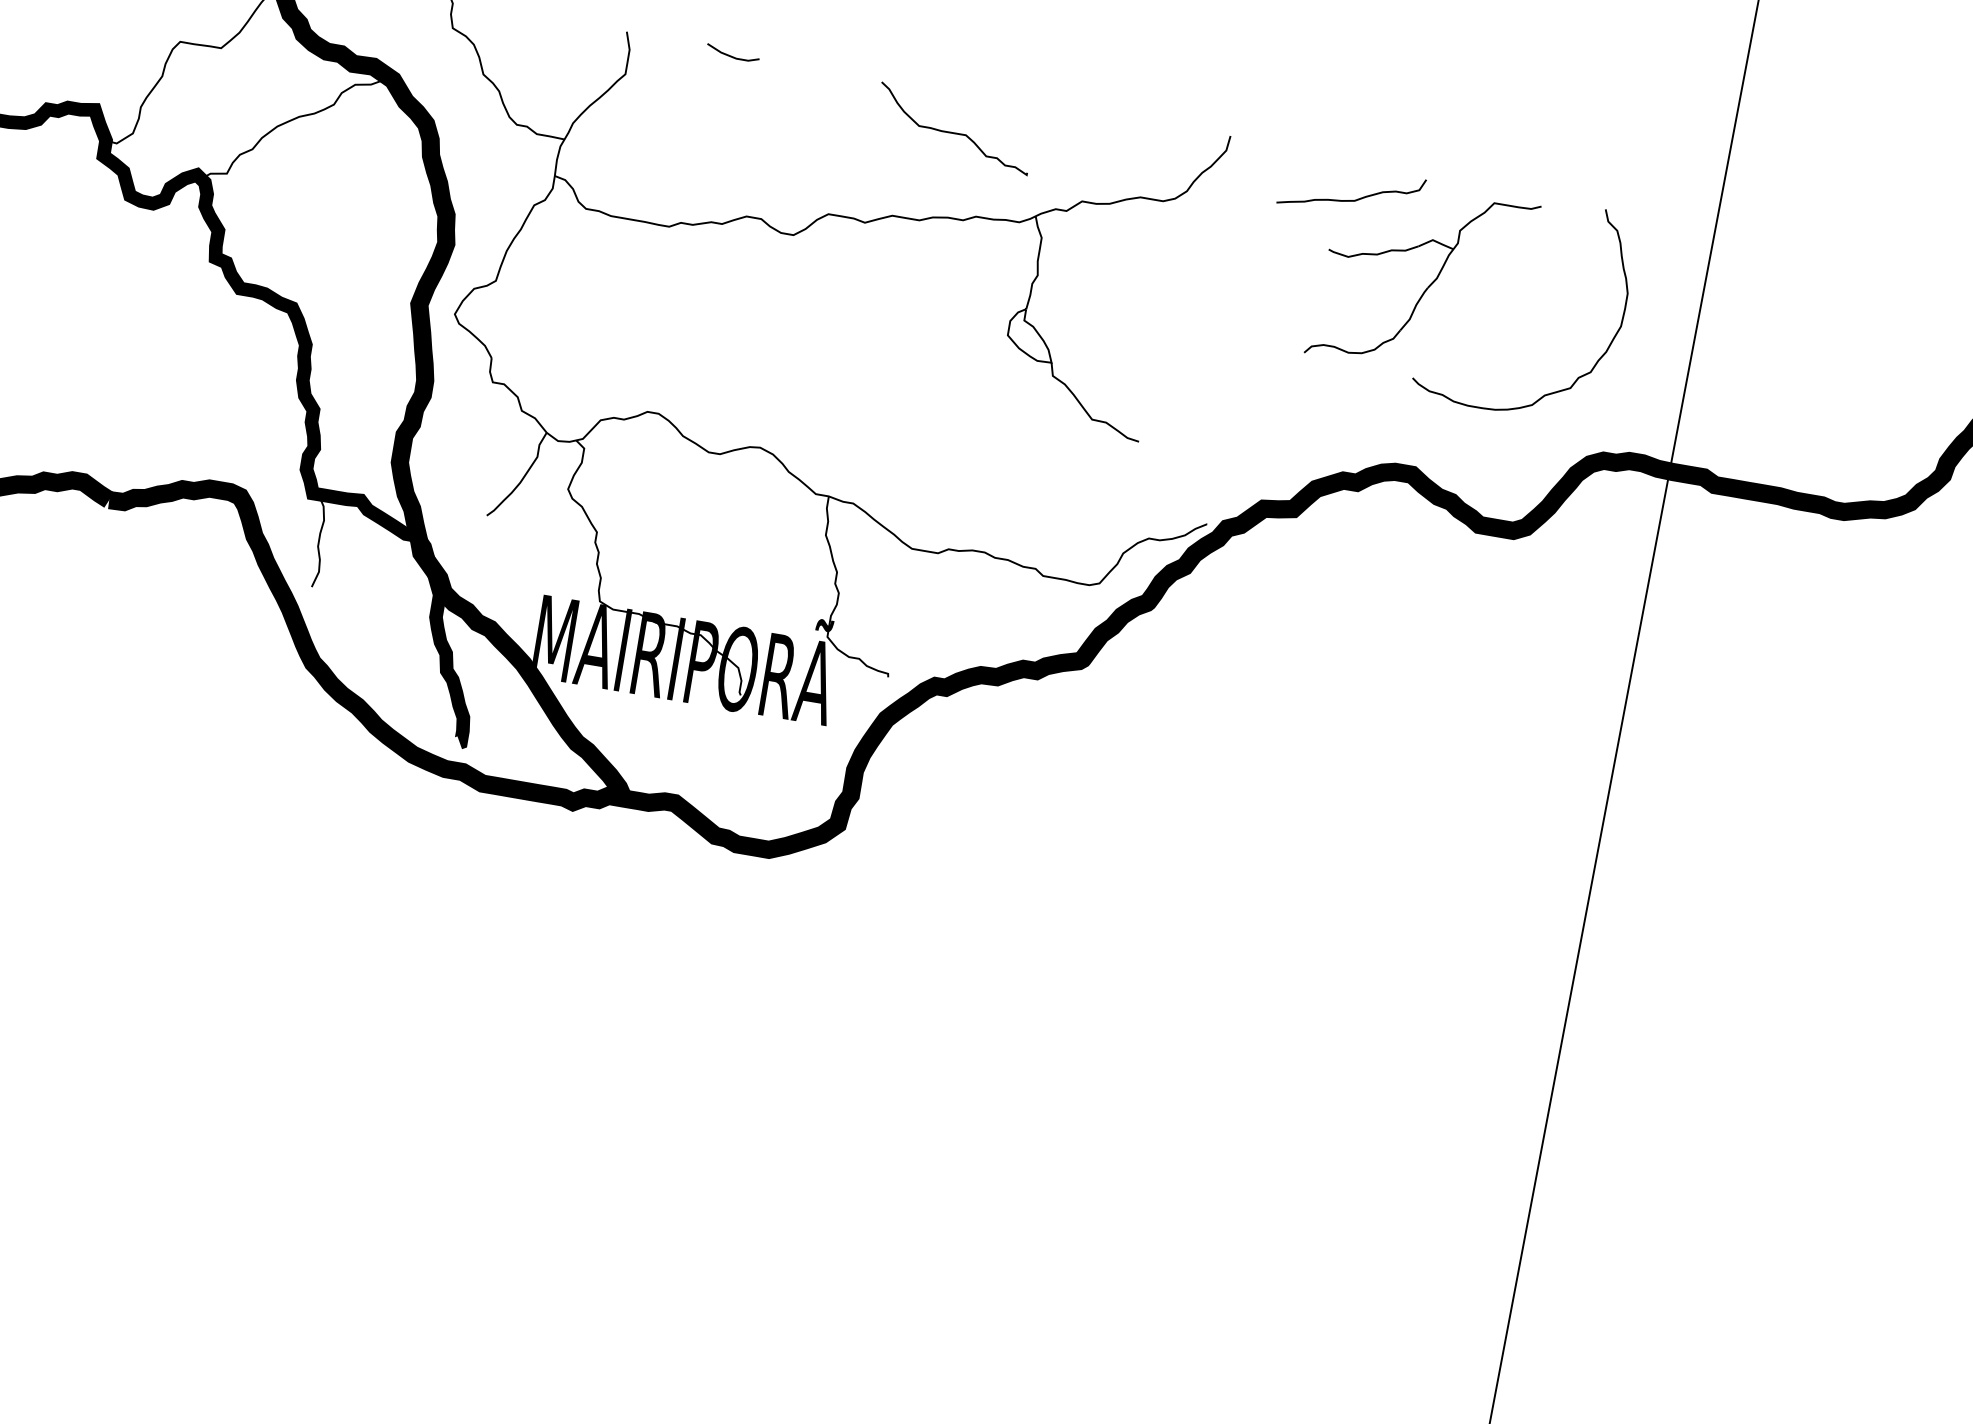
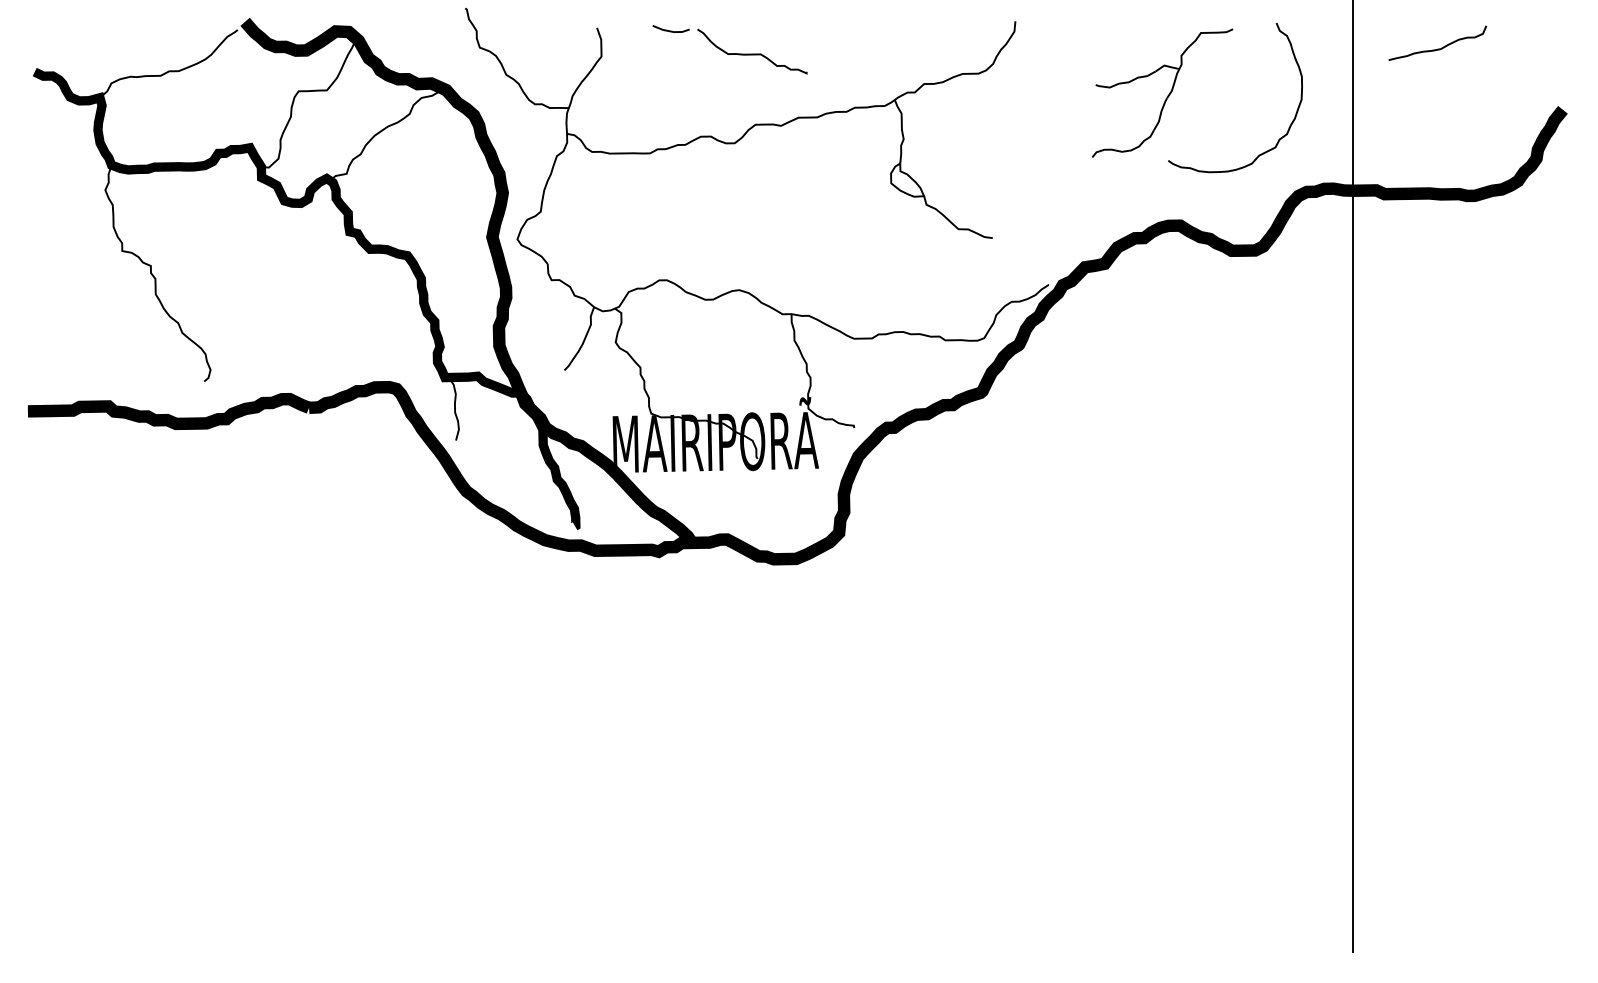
curve: (954, 131) -> (752, 53), moved
curve: (1349, 199) -> (1437, 48), moved

